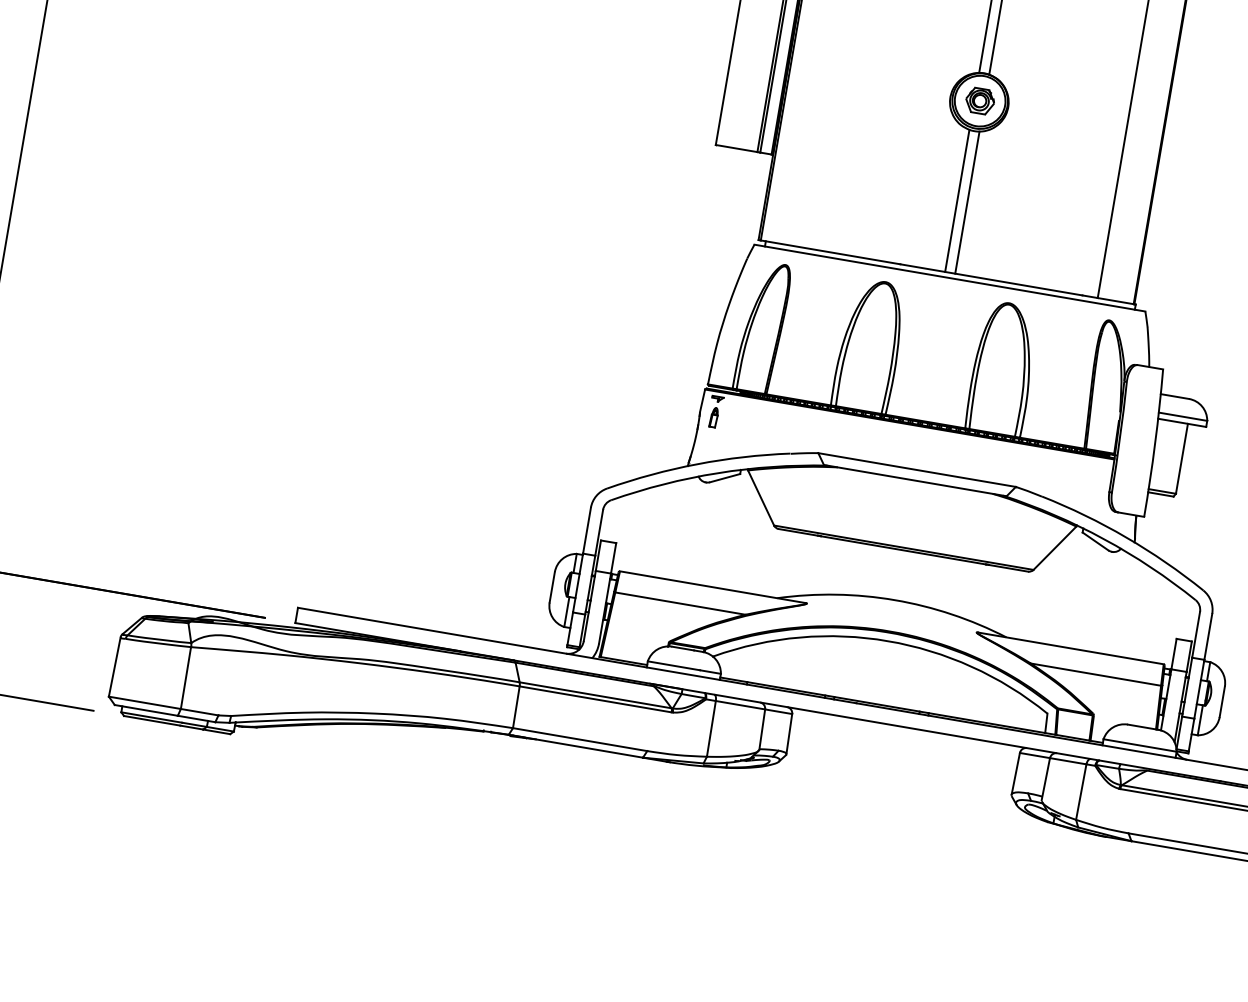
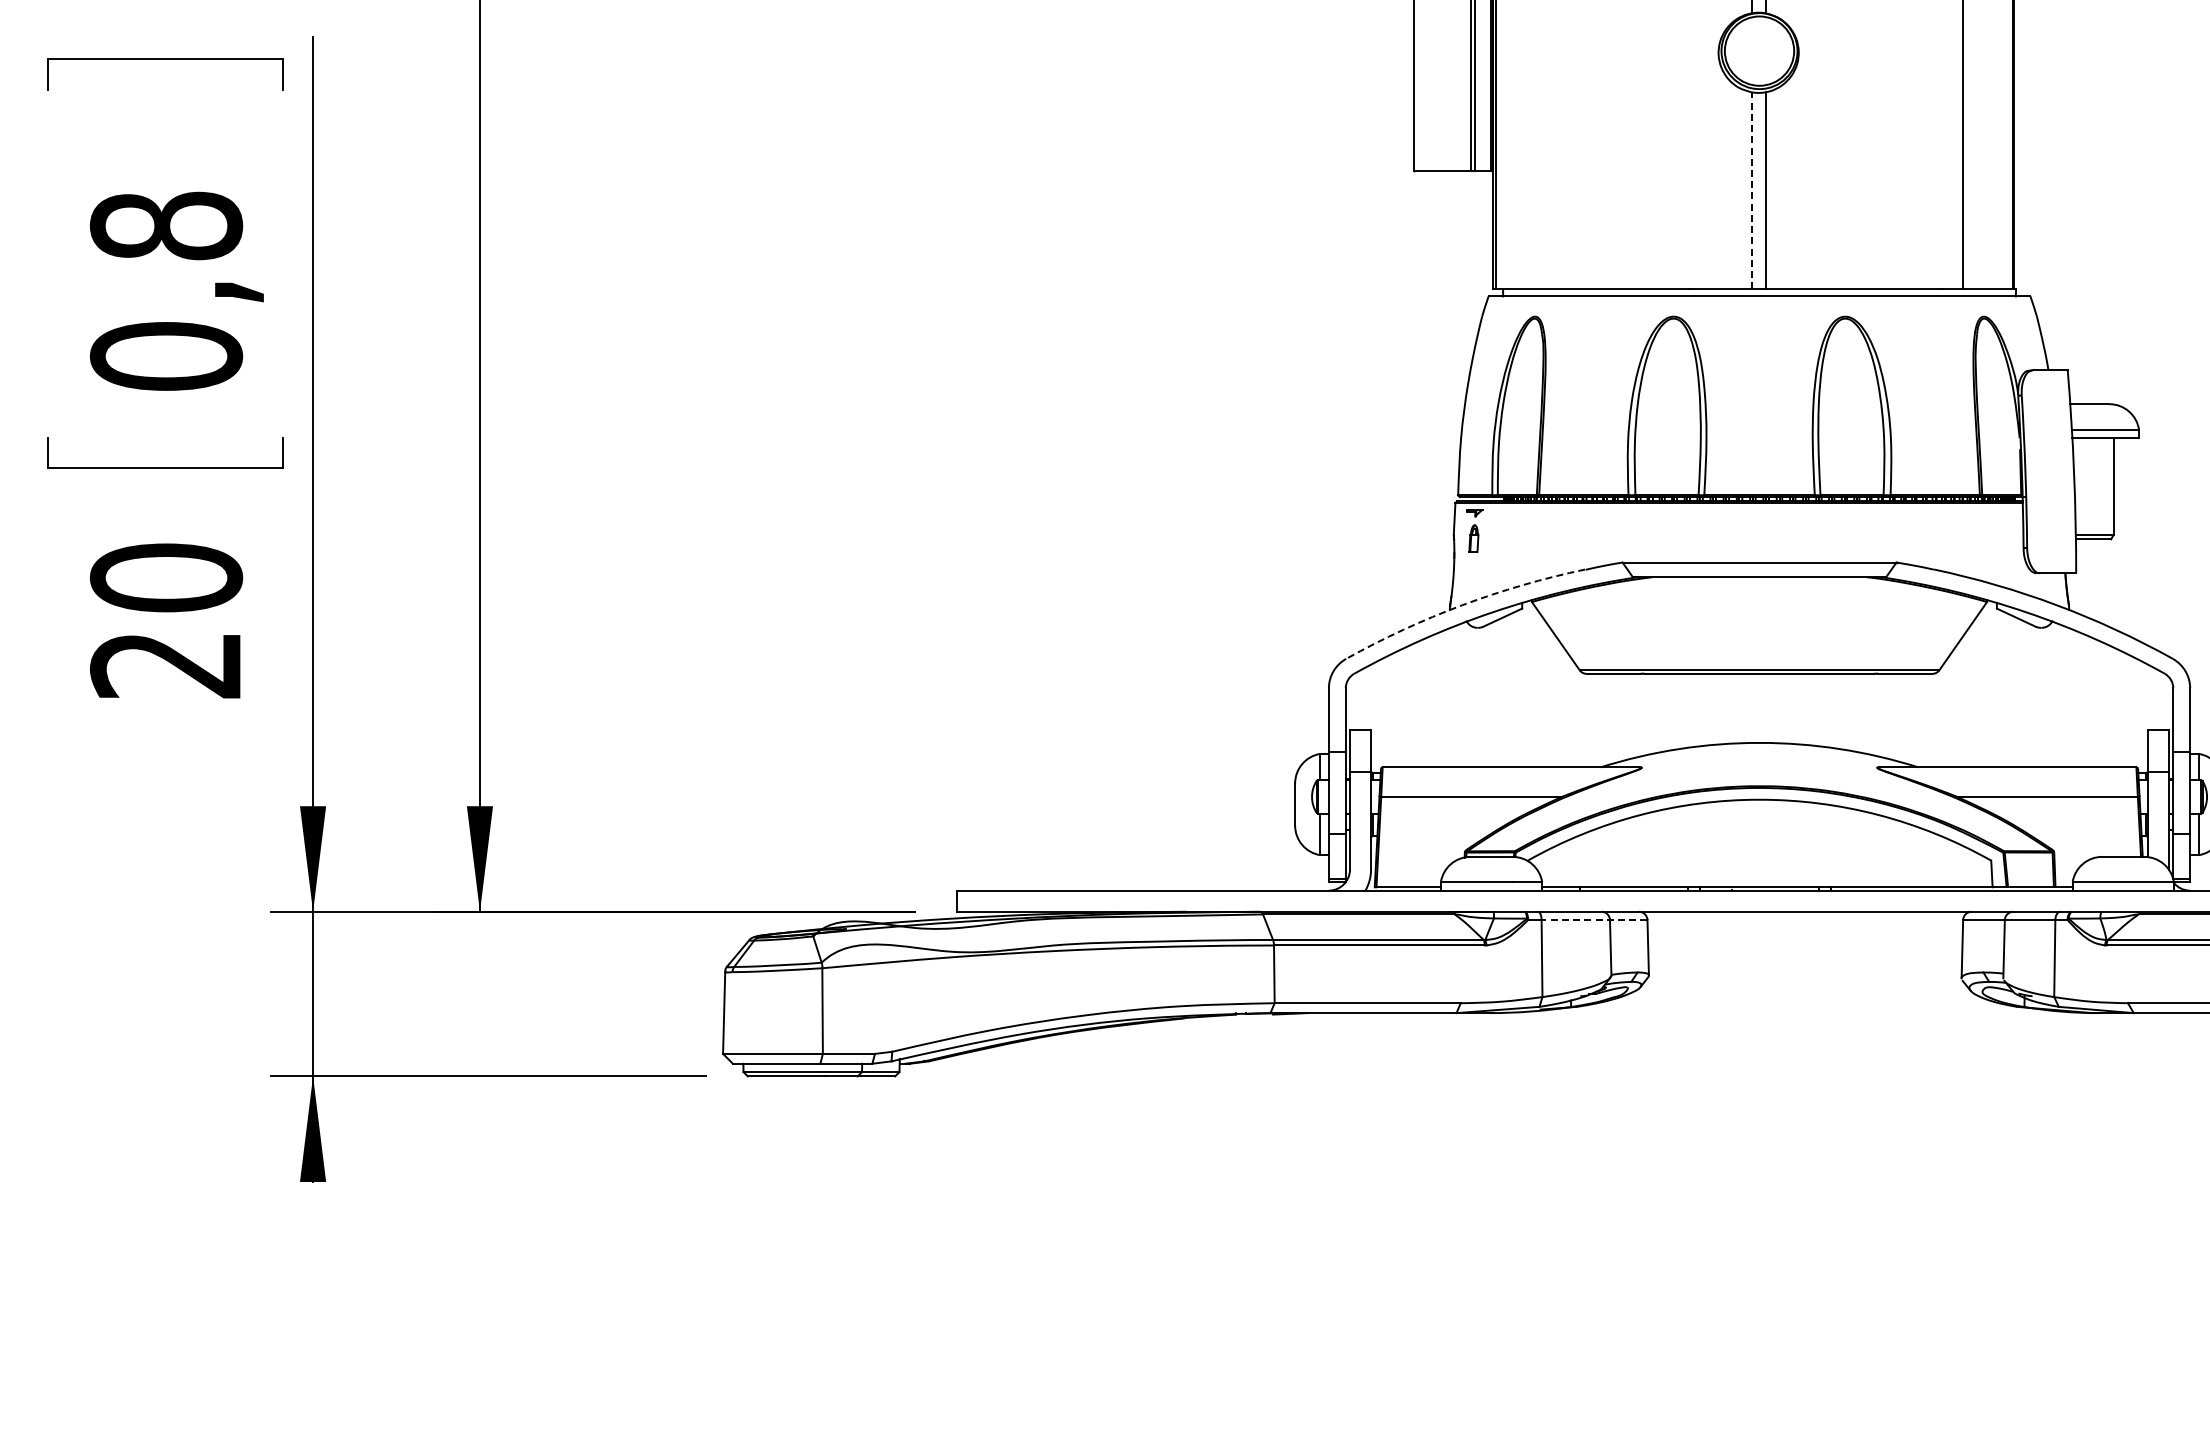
part: (980, 100) -> (1759, 50), removed
line: (957, 200) -> (1751, 190), solid -> dashed
arc: (697, 464) -> (1462, 605), solid -> dashed
line: (754, 707) -> (1594, 919), solid -> dashed

